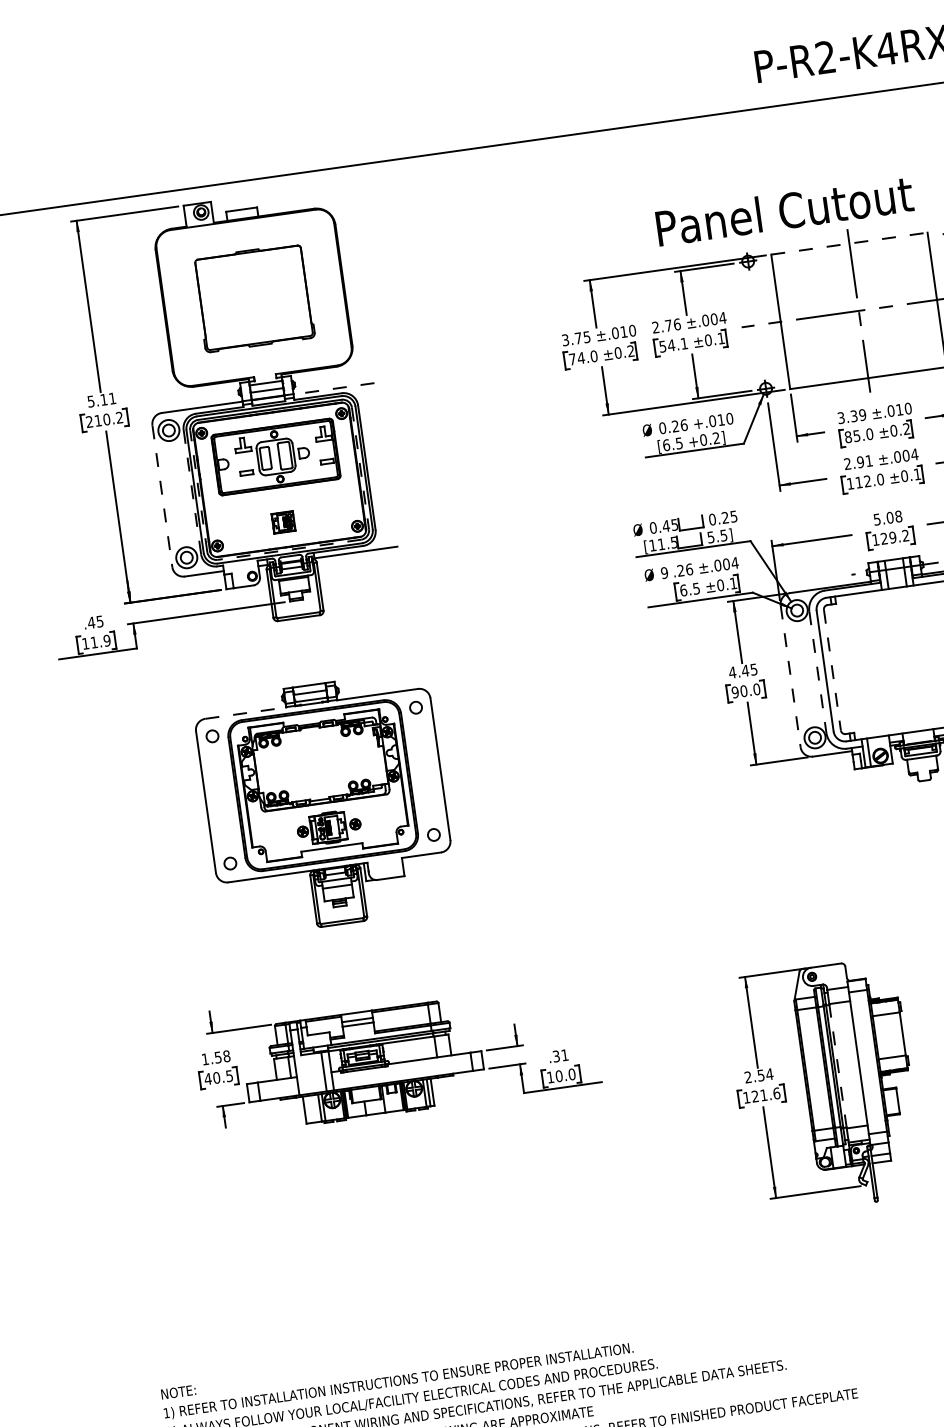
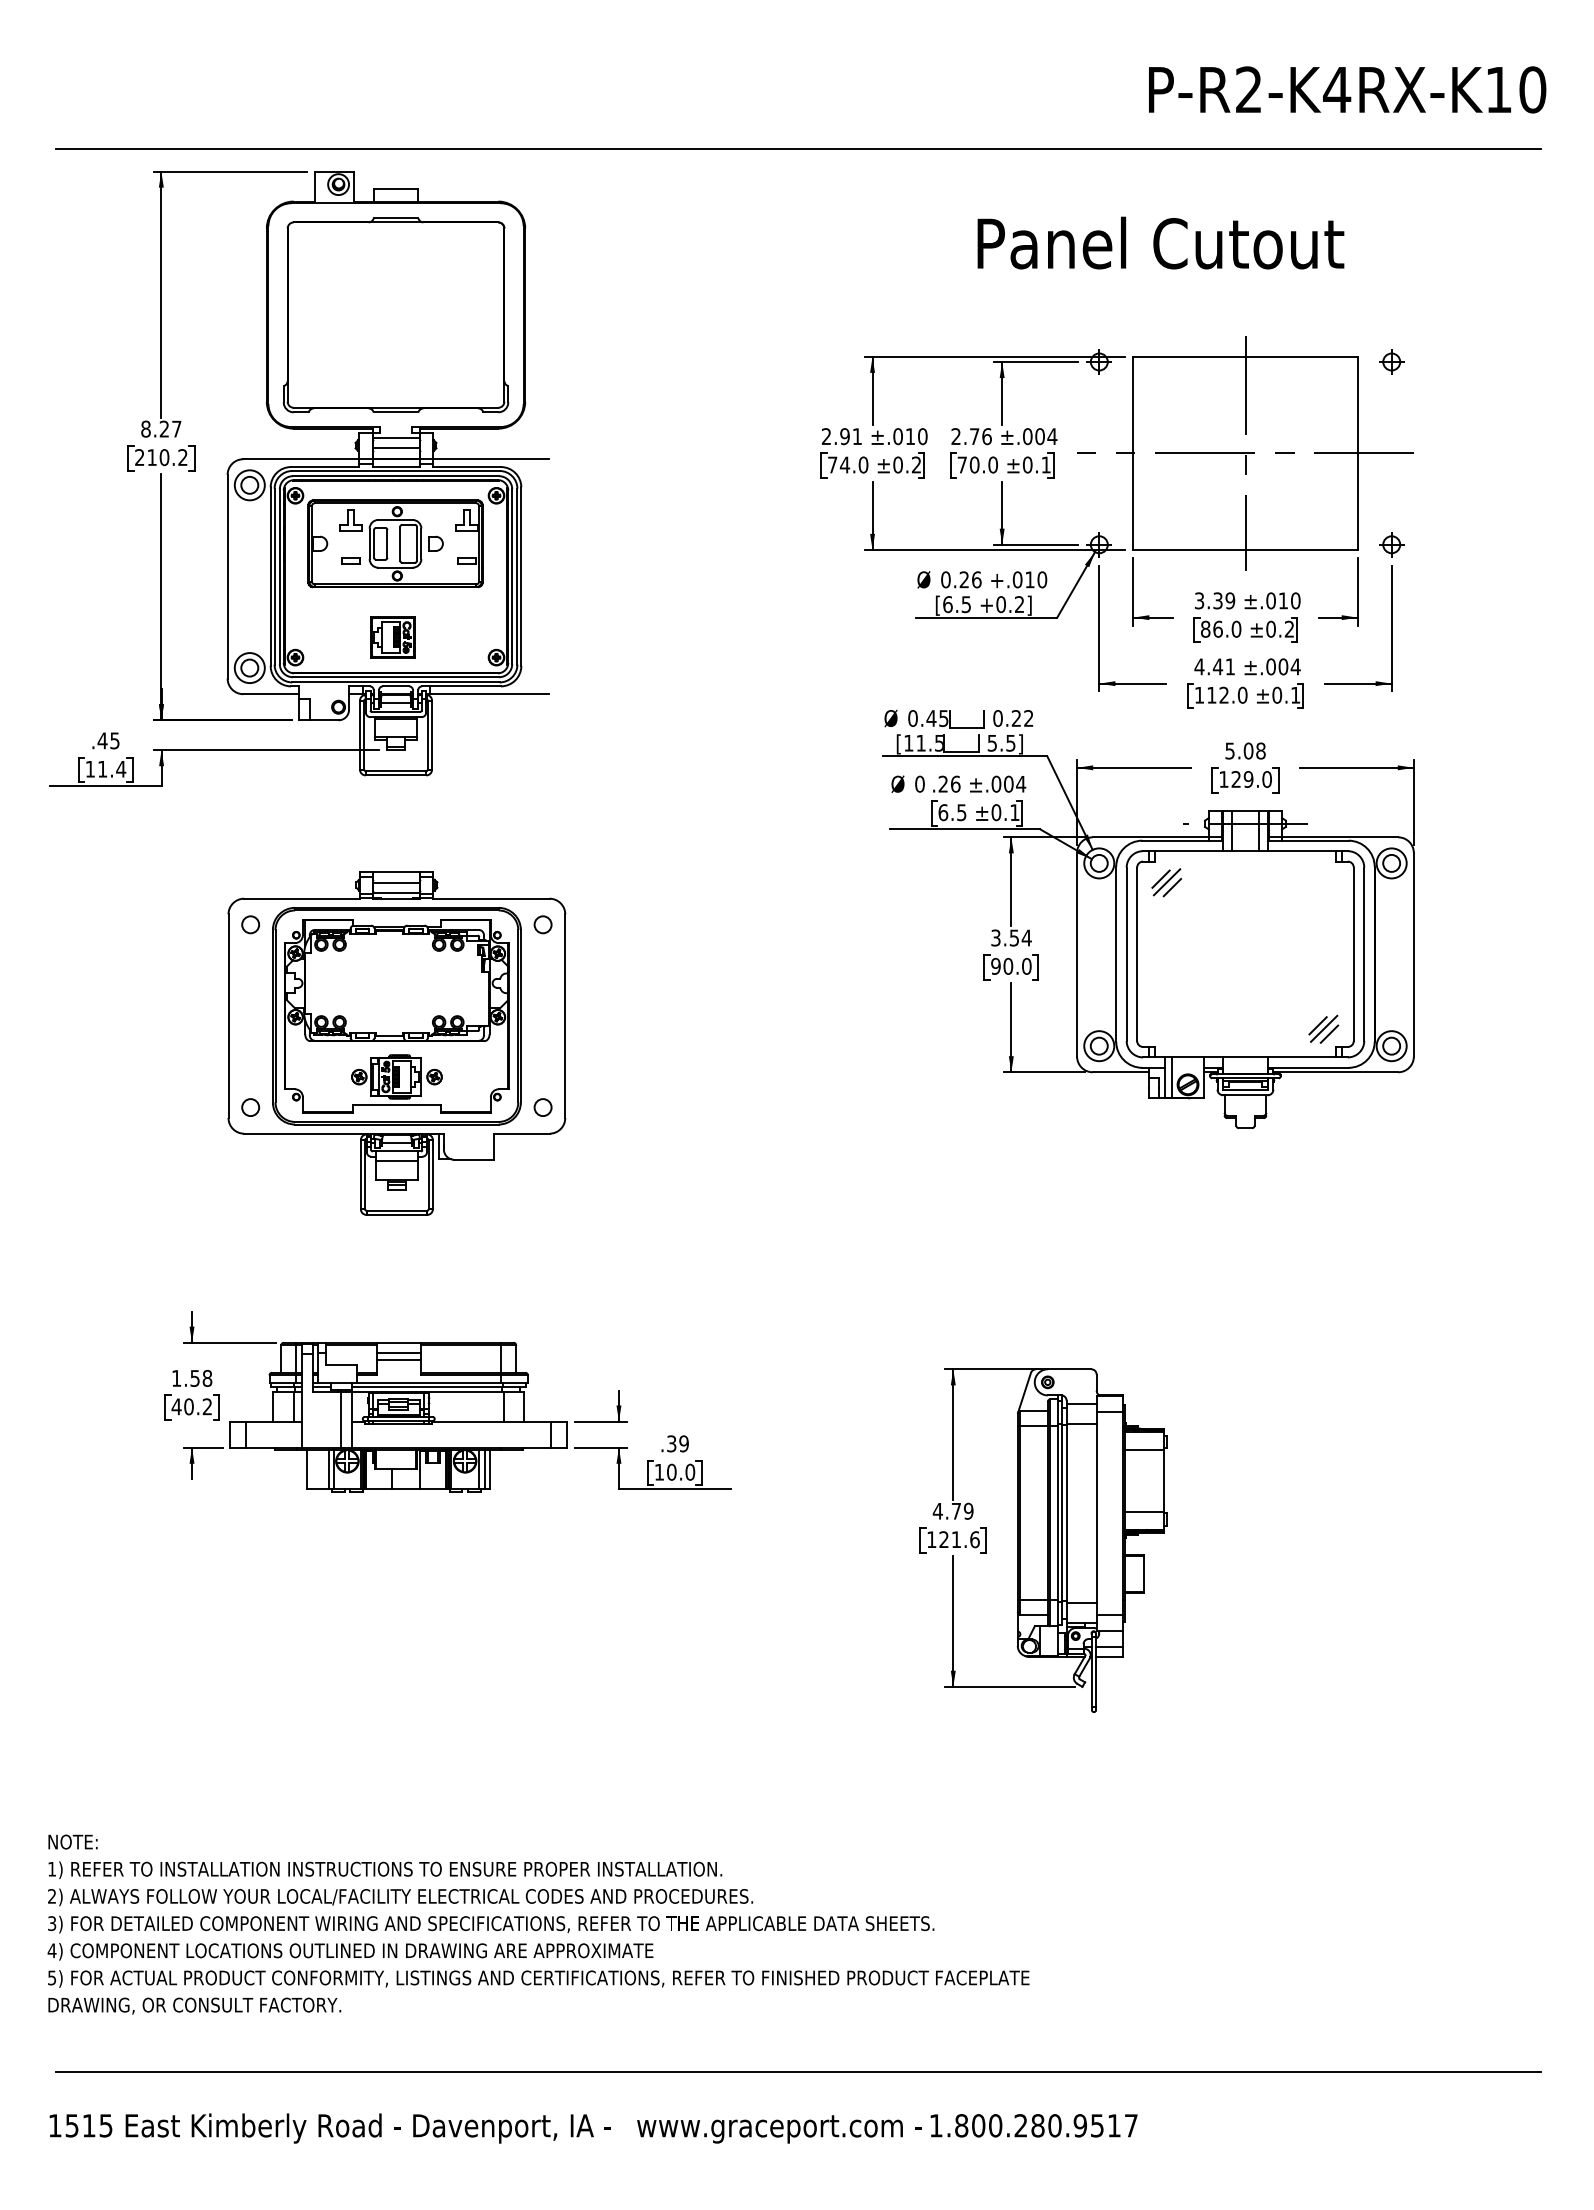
text: (784, 210) -> (1160, 242), moved
line: (850, 243) -> (1246, 356), dashed -> solid
part: (253, 298) -> (395, 315), size x1.43
text: (575, 338) -> (841, 436), 3.75 -> 2.91
text: (673, 344) -> (977, 464), 54.1 -> 70.0
line: (333, 389) -> (490, 459), dashed -> solid
text: (101, 399) -> (161, 428), 5.11 -> 8.27
text: (856, 435) -> (1217, 628), 85.0 -> 86.0
text: (853, 462) -> (1208, 666), 2.91 -> 4.41
line: (360, 468) -> (512, 577), dashed -> solid
line: (198, 491) -> (279, 576), dashed -> solid
line: (192, 492) -> (270, 577), dashed -> solid
line: (162, 496) -> (227, 576), dashed -> solid
text: (733, 516) -> (1028, 718), 0.25 -> 0.22
part: (283, 522) -> (392, 637), size x1.43
text: (905, 535) -> (1266, 779), 129.2 -> 129.0
line: (289, 550) -> (395, 677), dashed -> solid
text: (664, 573) -> (919, 784), 9 -> 0
part: (845, 617) -> (1166, 882), added
text: (107, 640) -> (121, 768), 11.9 -> 11.4
text: (742, 670) -> (1010, 937), 4.45 -> 3.54
line: (832, 670) -> (1137, 954), dashed -> solid
line: (818, 672) -> (1116, 954), dashed -> solid
line: (790, 676) -> (1077, 954), dashed -> solid
line: (246, 712) -> (302, 898), dashed -> solid
text: (564, 1055) -> (683, 1443), .31 -> .39
line: (837, 1065) -> (1066, 1512), dashed -> solid
text: (228, 1075) -> (206, 1406), 40.5 -> 40.2
text: (758, 1075) -> (952, 1510), 2.54 -> 4.79

